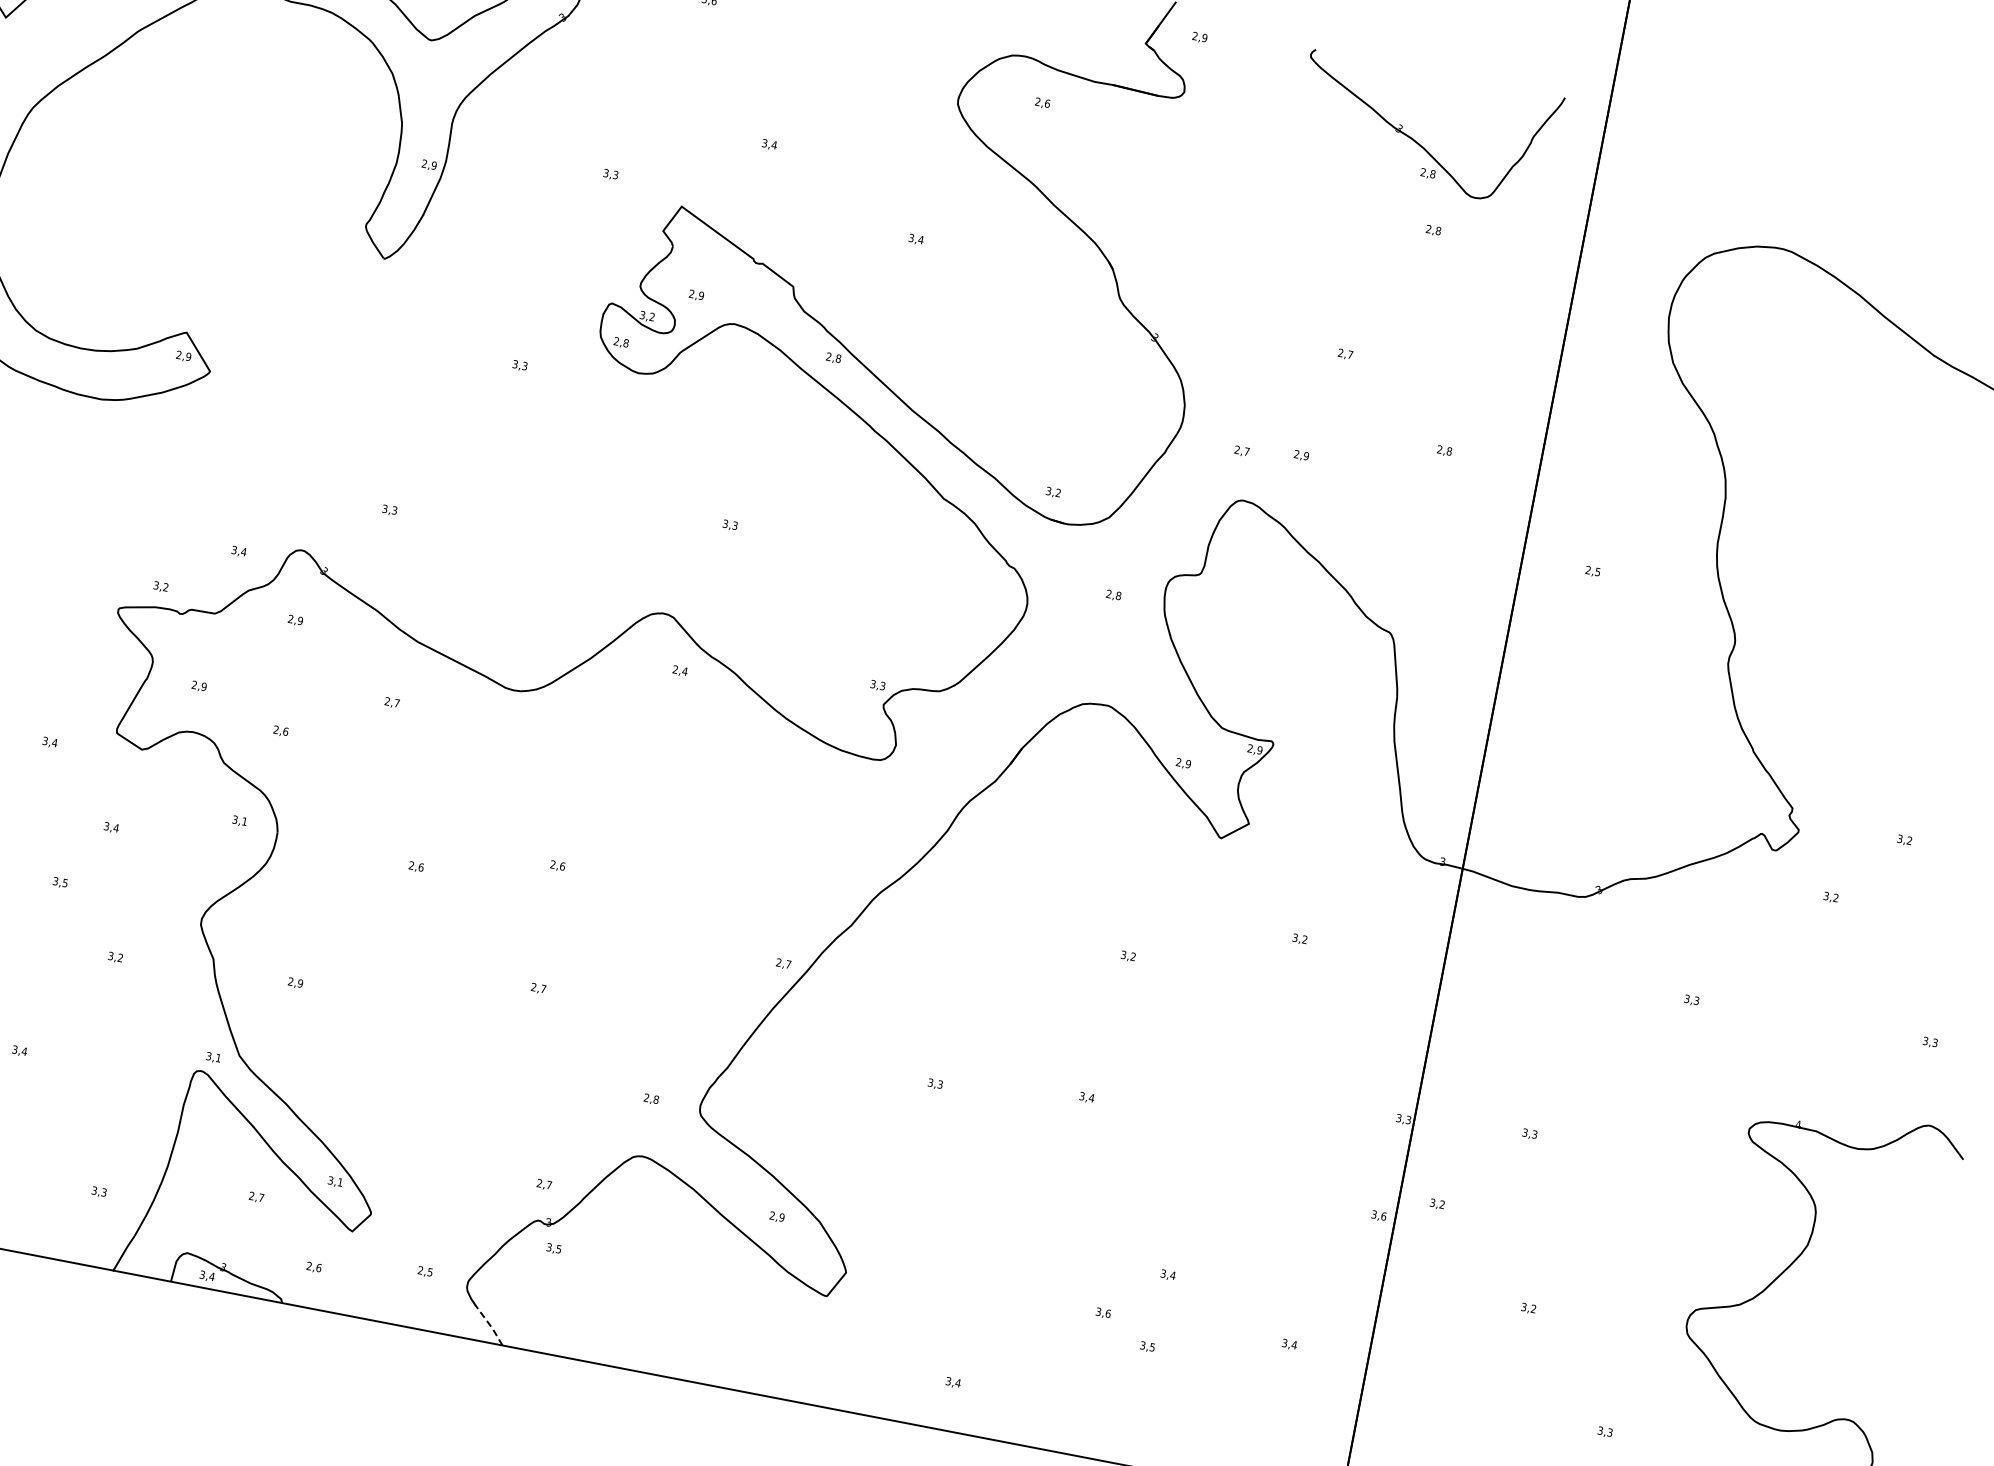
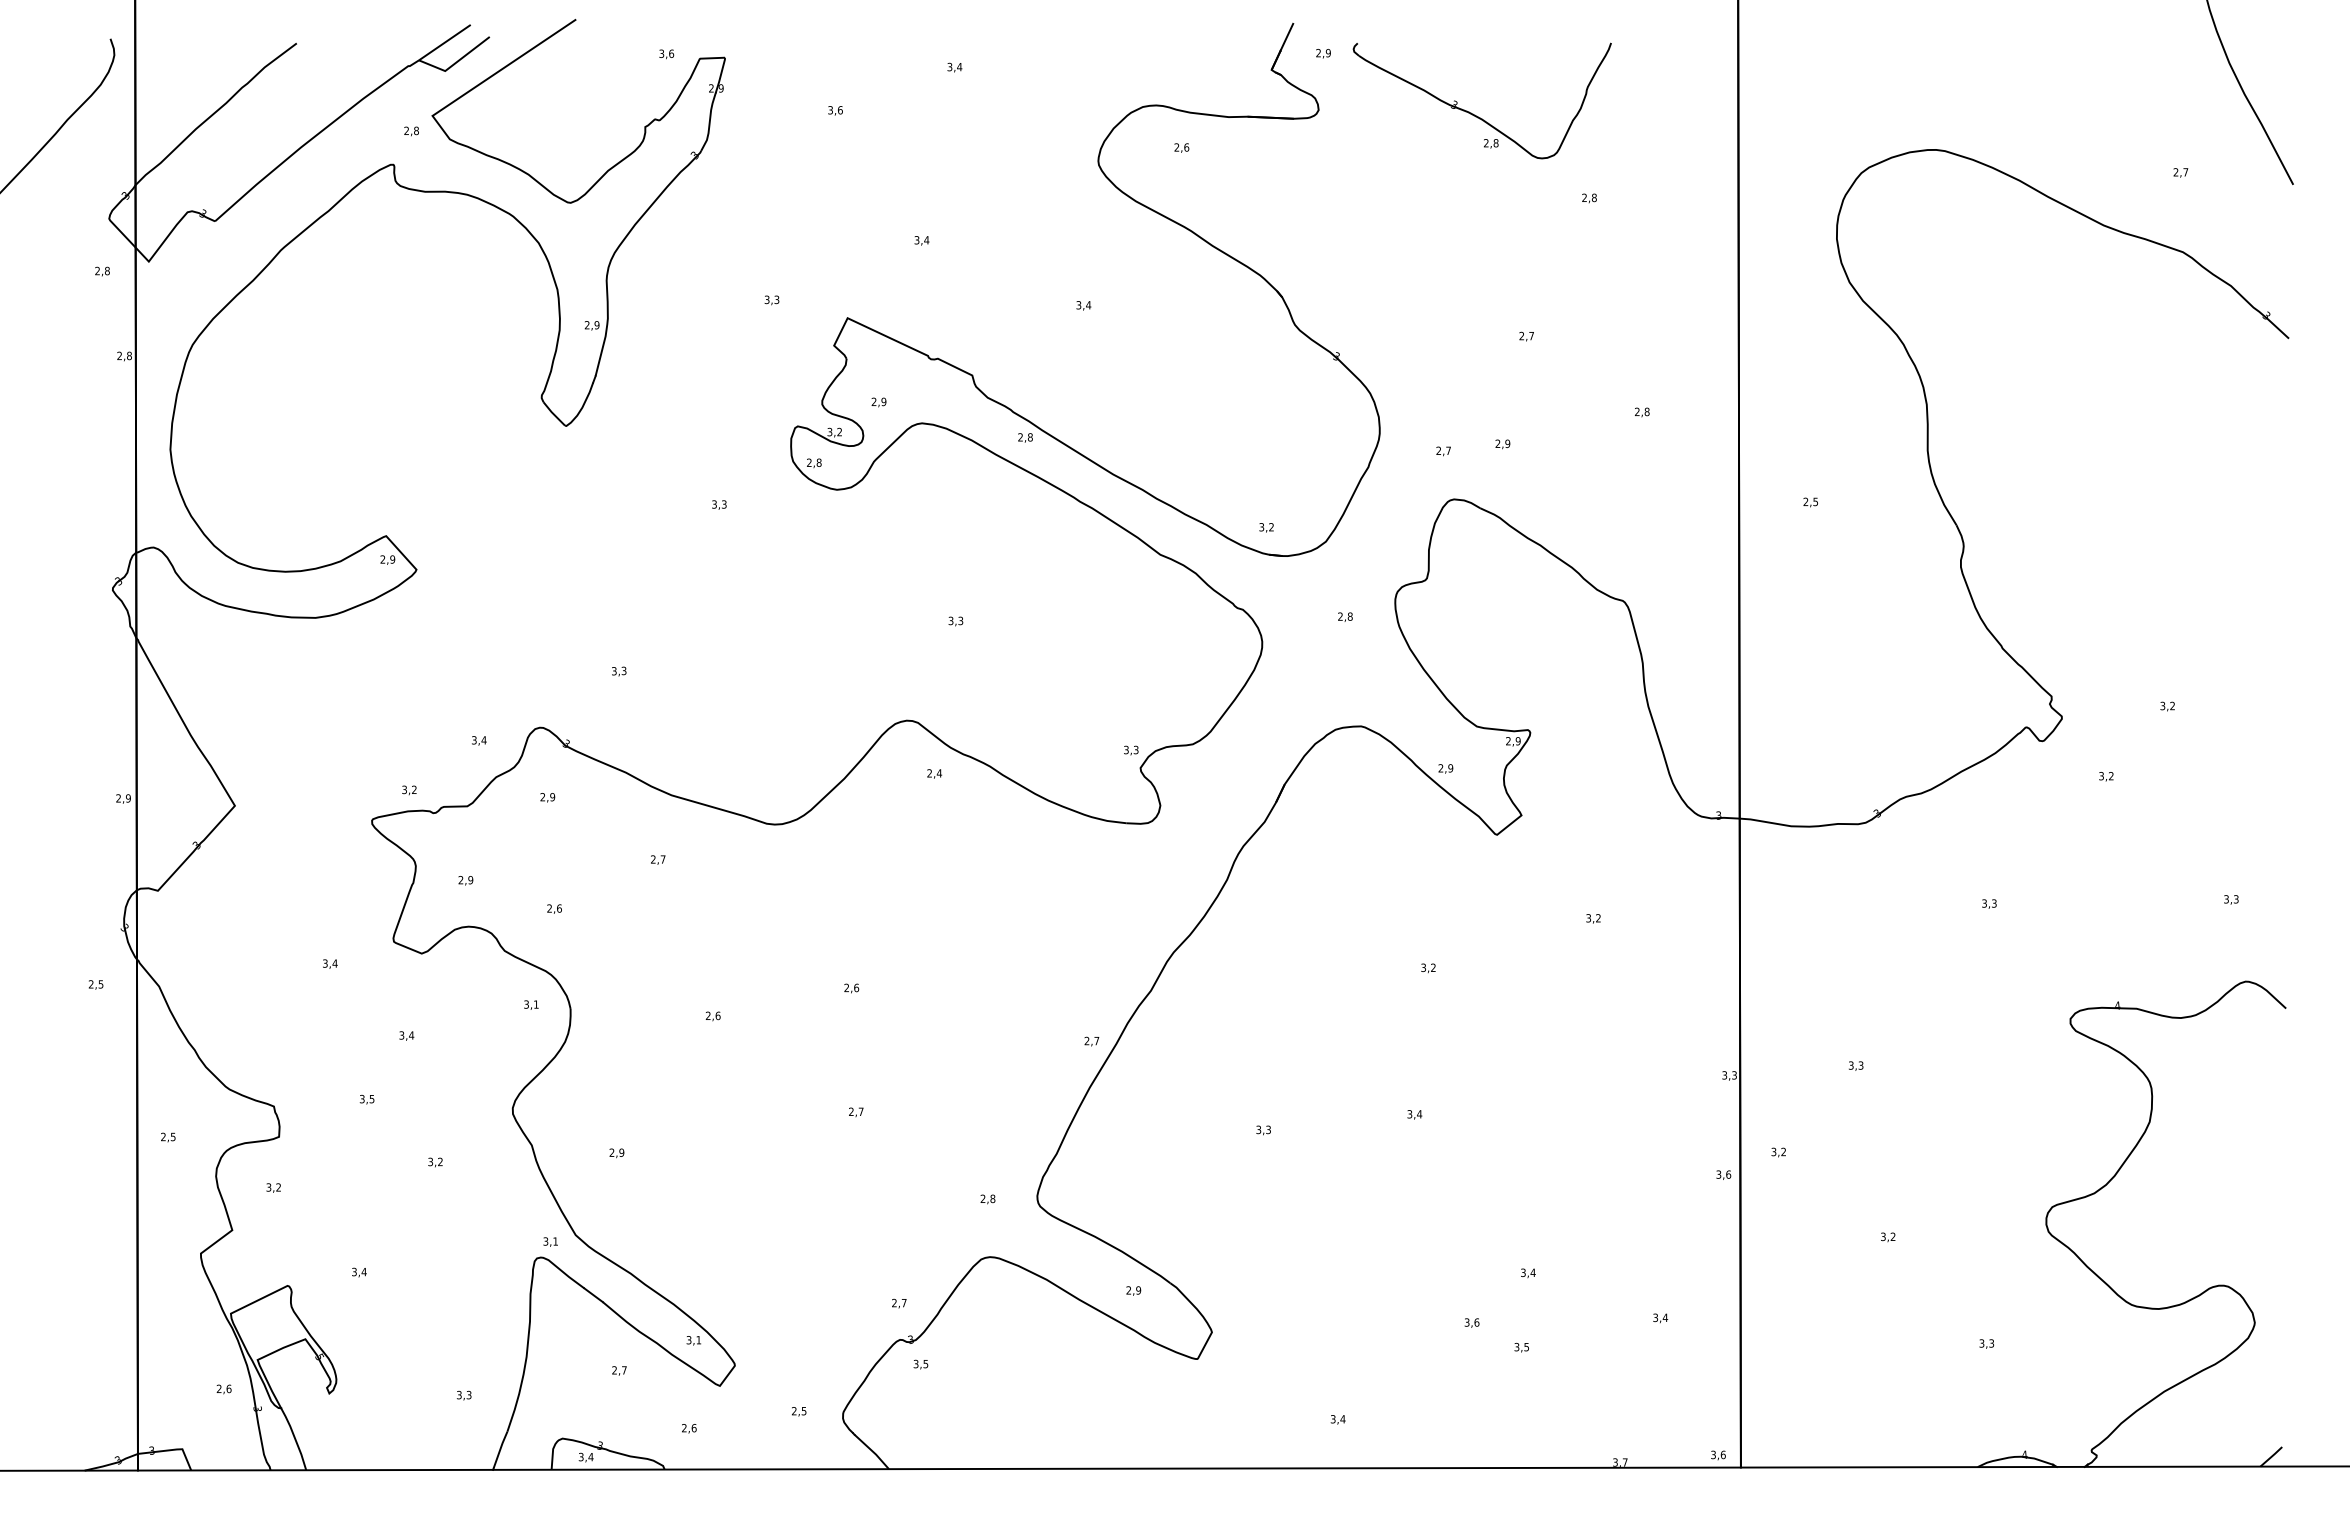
part: (1416, 140) -> (1473, 113), moved
line: (489, 1324) -> (872, 1451), dashed -> solid

